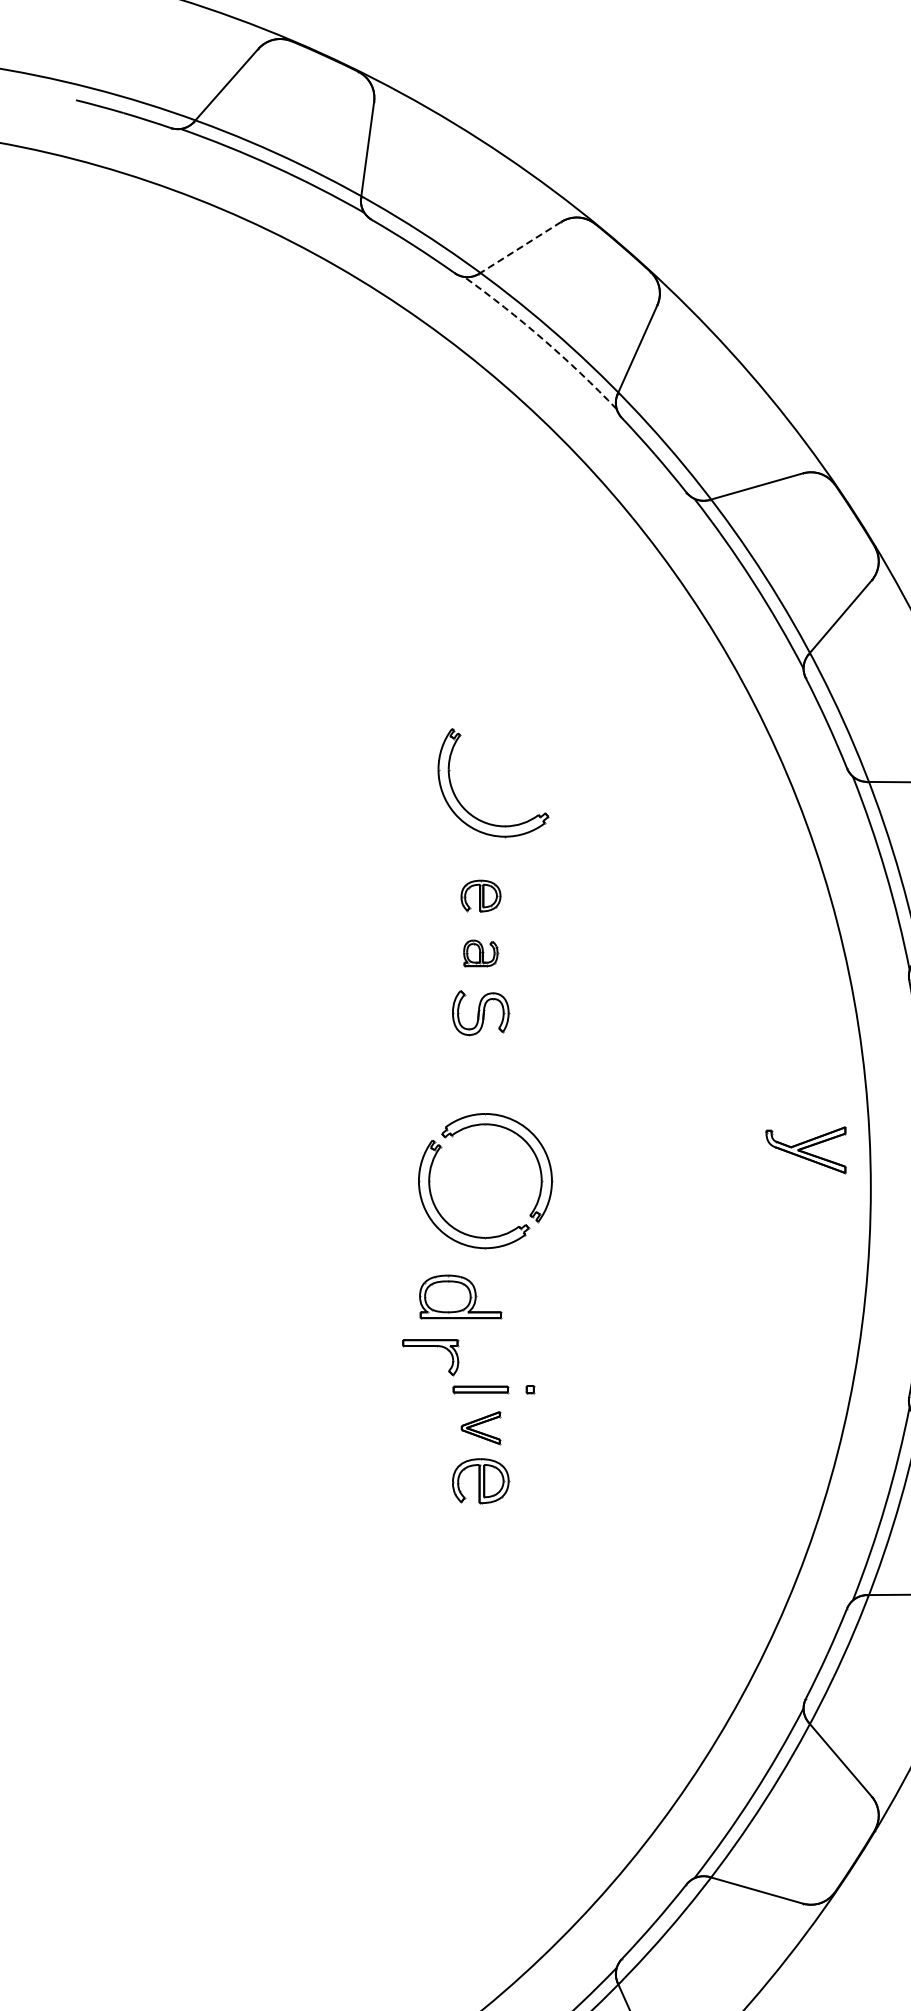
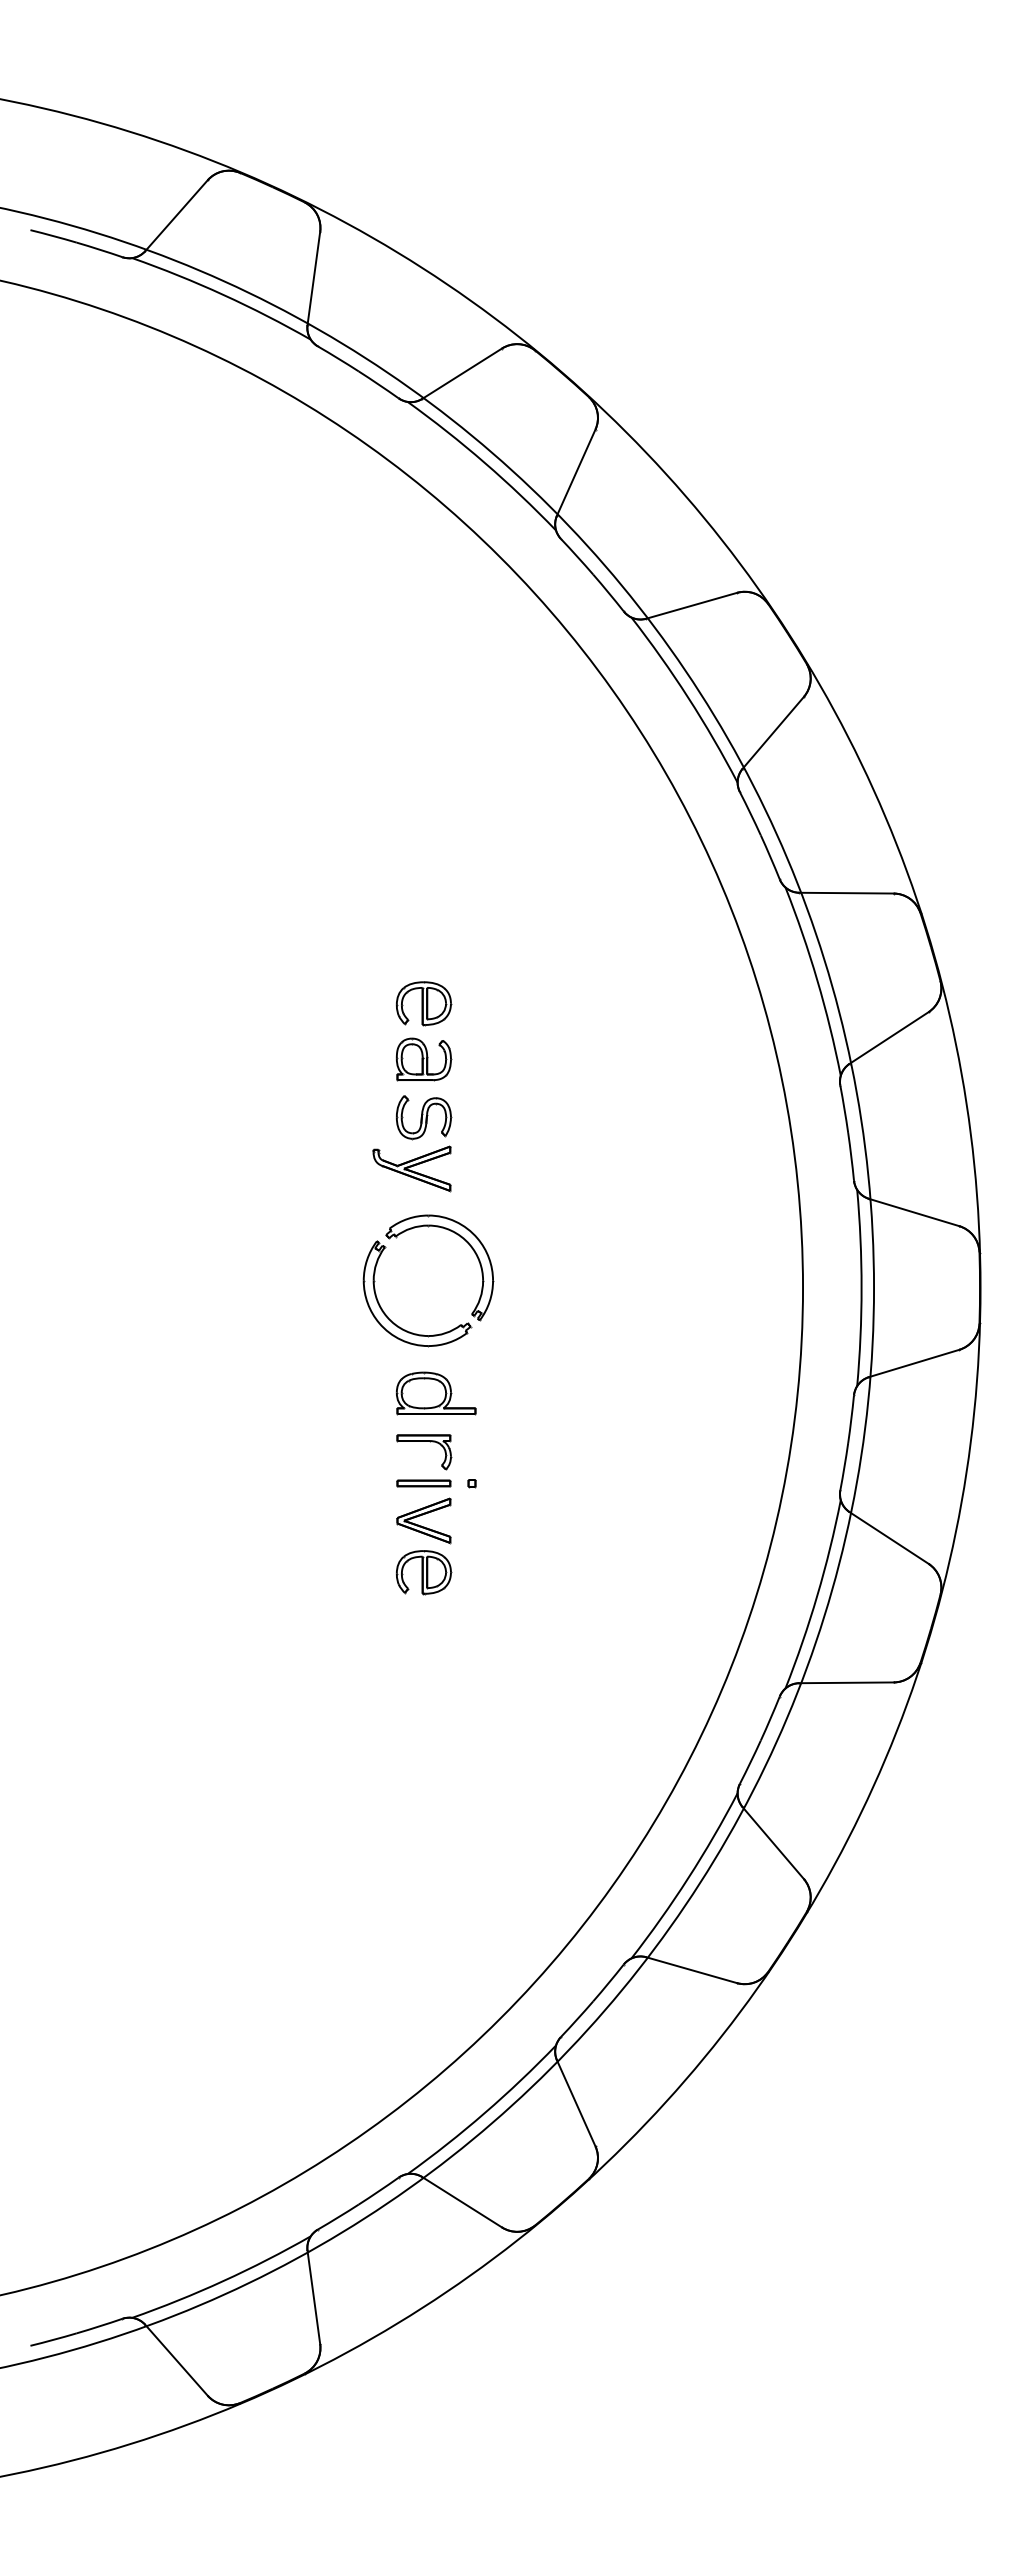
line: (519, 247) -> (461, 373), dashed -> solid
arc: (543, 339) -> (484, 462), dashed -> solid
part: (470, 812) -> (413, 922), removed
part: (481, 895) -> (424, 1003), size x1.43
part: (480, 953) -> (423, 1059), size x1.67
part: (805, 1149) -> (411, 1168), moved
part: (459, 1297) -> (435, 1393), moved
part: (431, 1346) -> (424, 1441), moved
part: (480, 1427) -> (423, 1520), size x1.43

